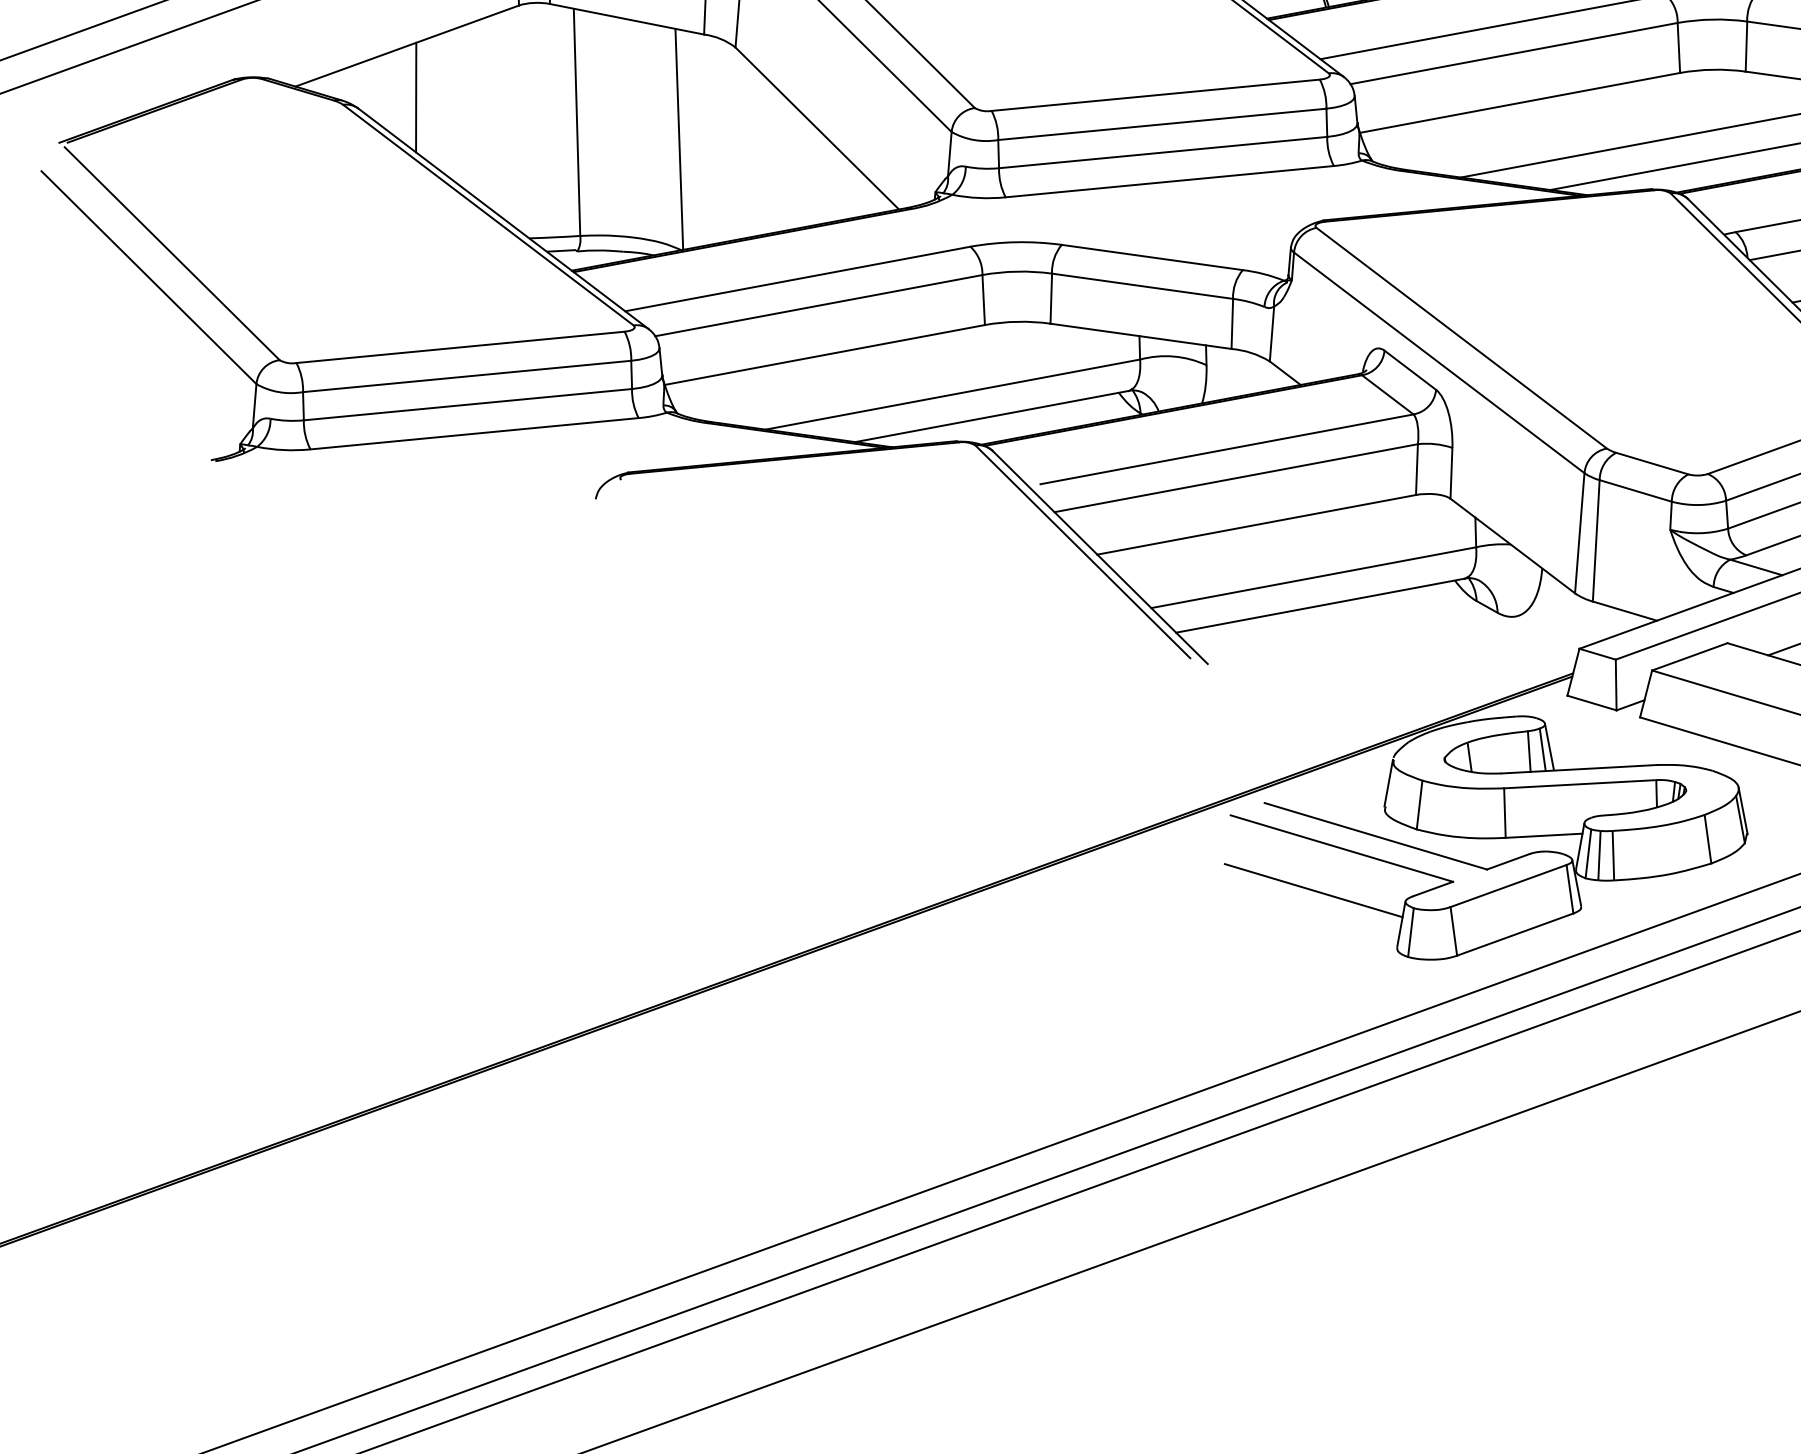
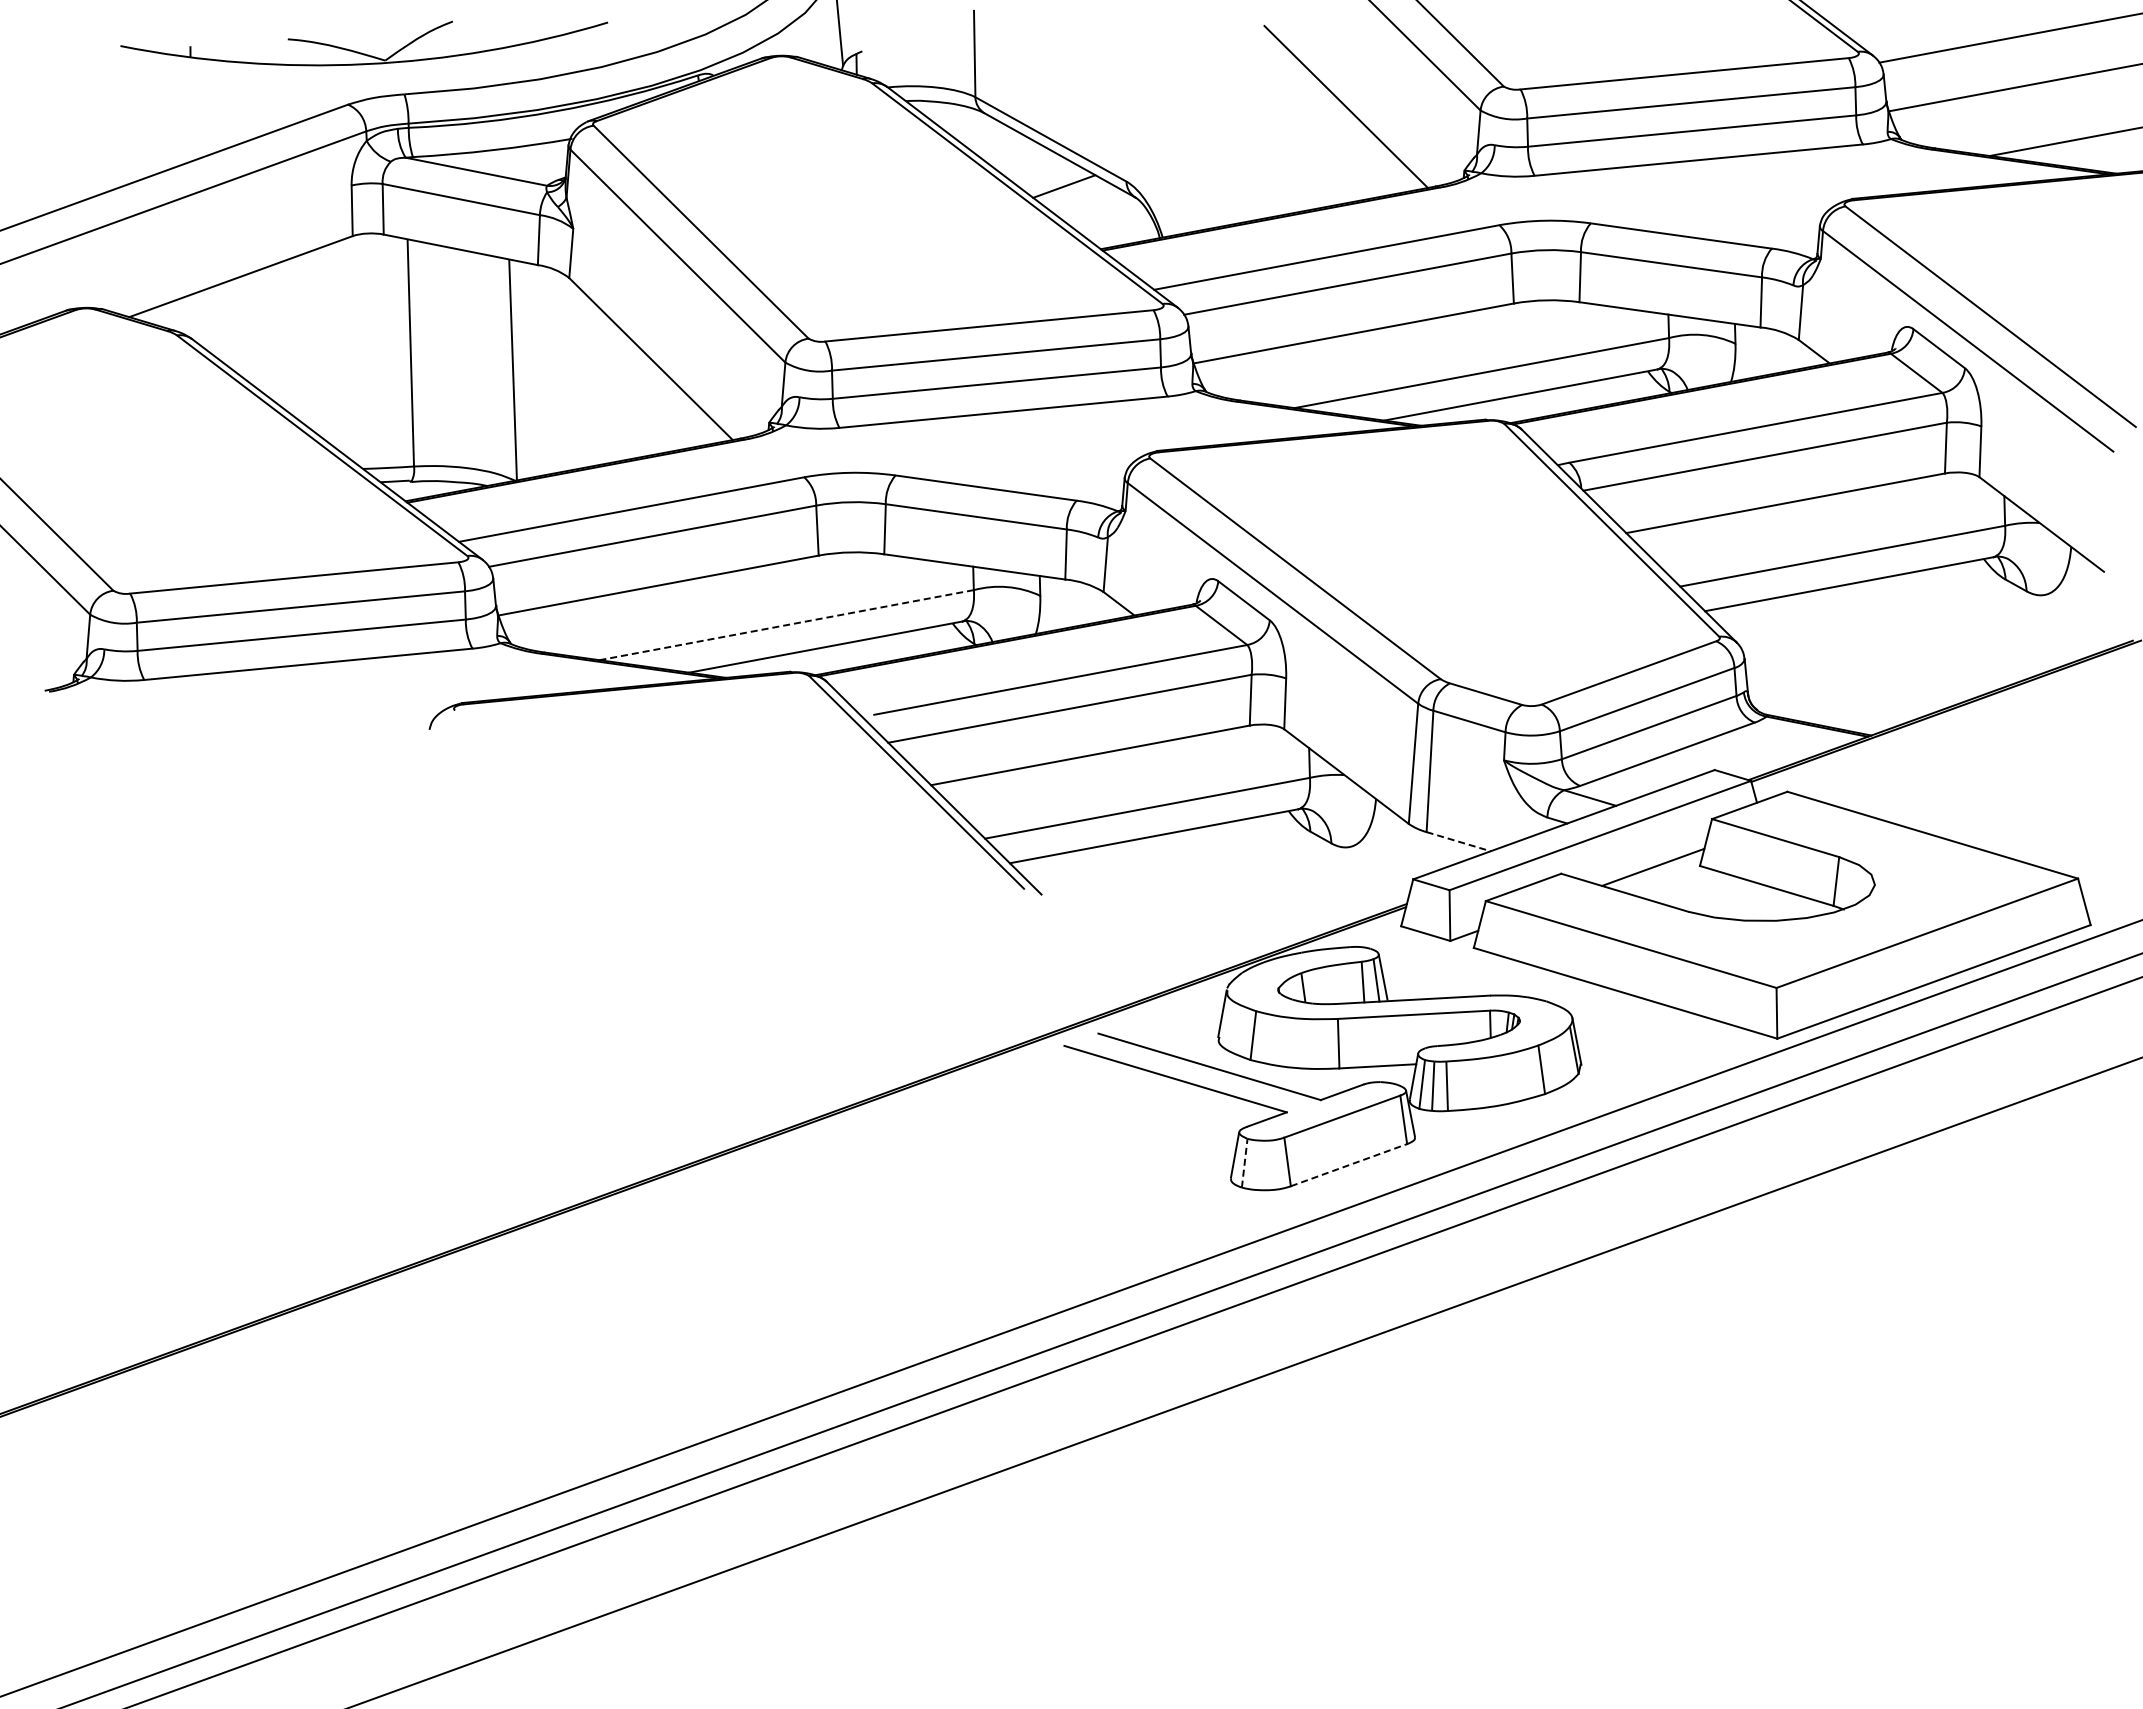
line: (415, 96) -> (249, 327), removed
line: (953, 394) -> (787, 625), solid -> dashed
line: (1625, 610) -> (1459, 841), solid -> dashed
line: (1313, 889) -> (1147, 1120), removed
line: (1410, 932) -> (1244, 1163), solid -> dashed
line: (1515, 934) -> (1349, 1165), solid -> dashed

